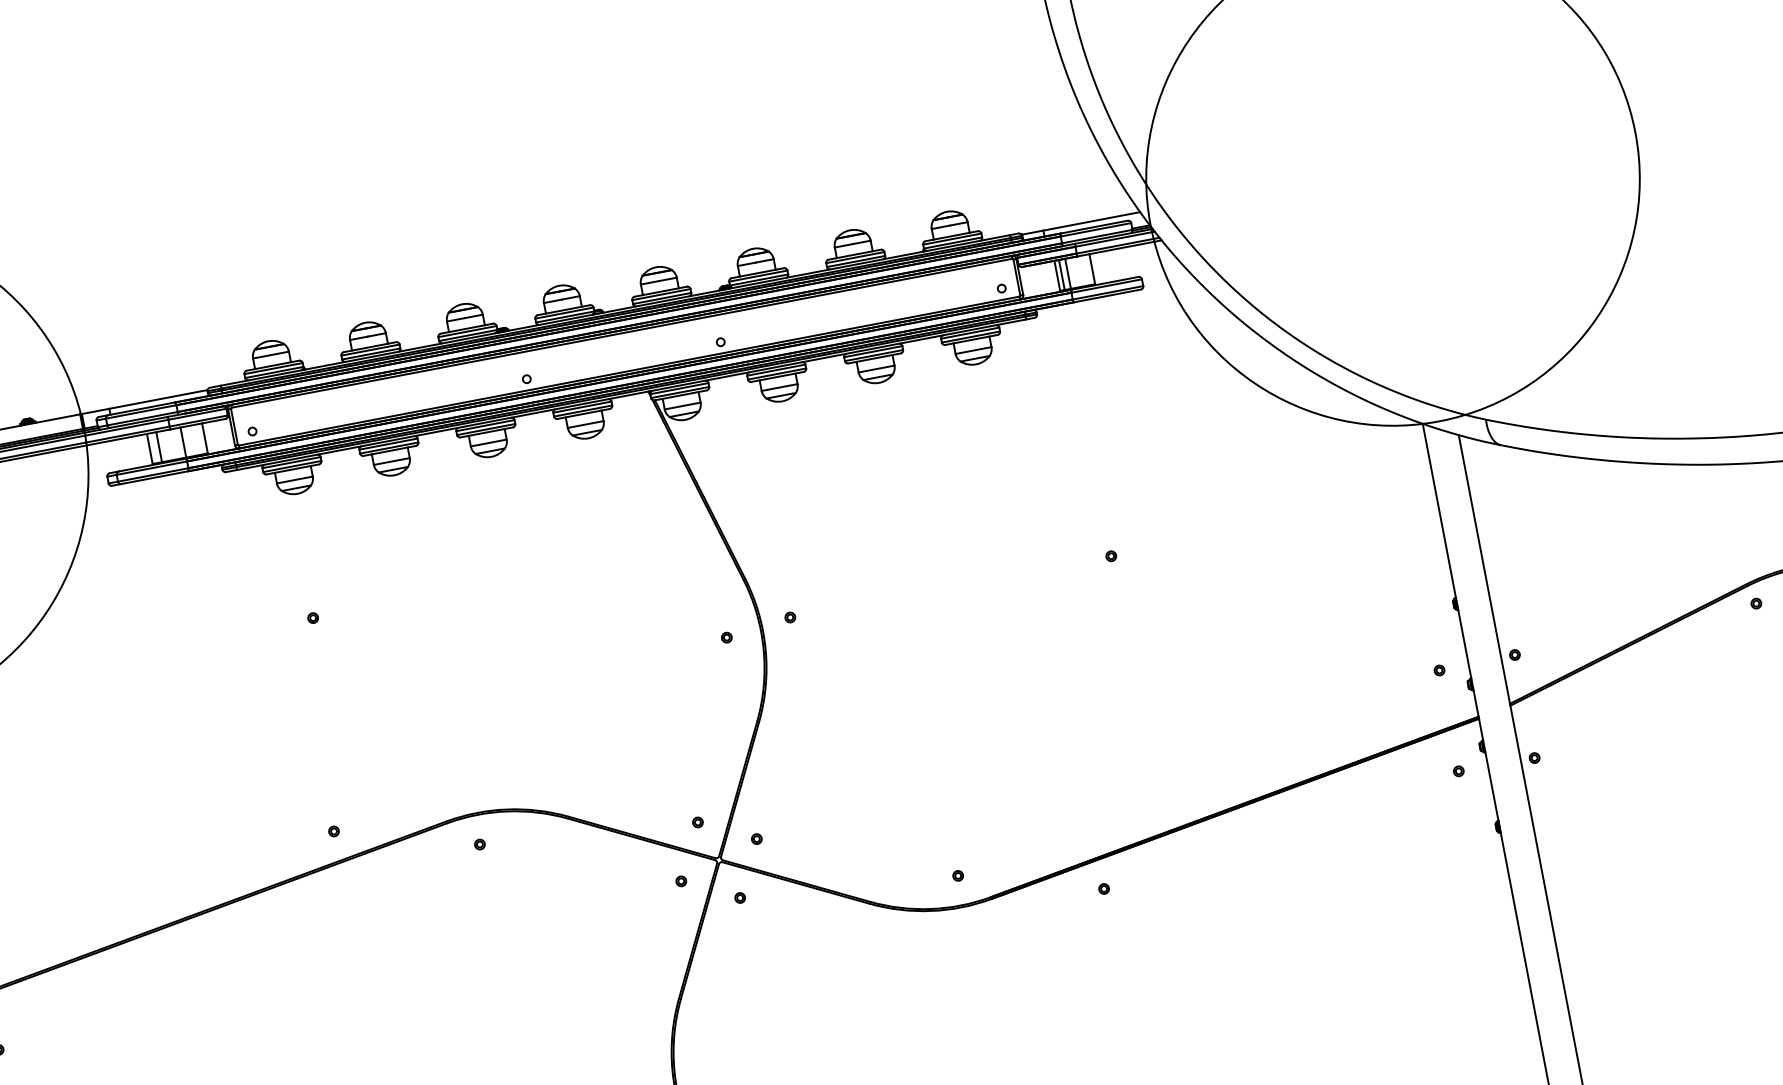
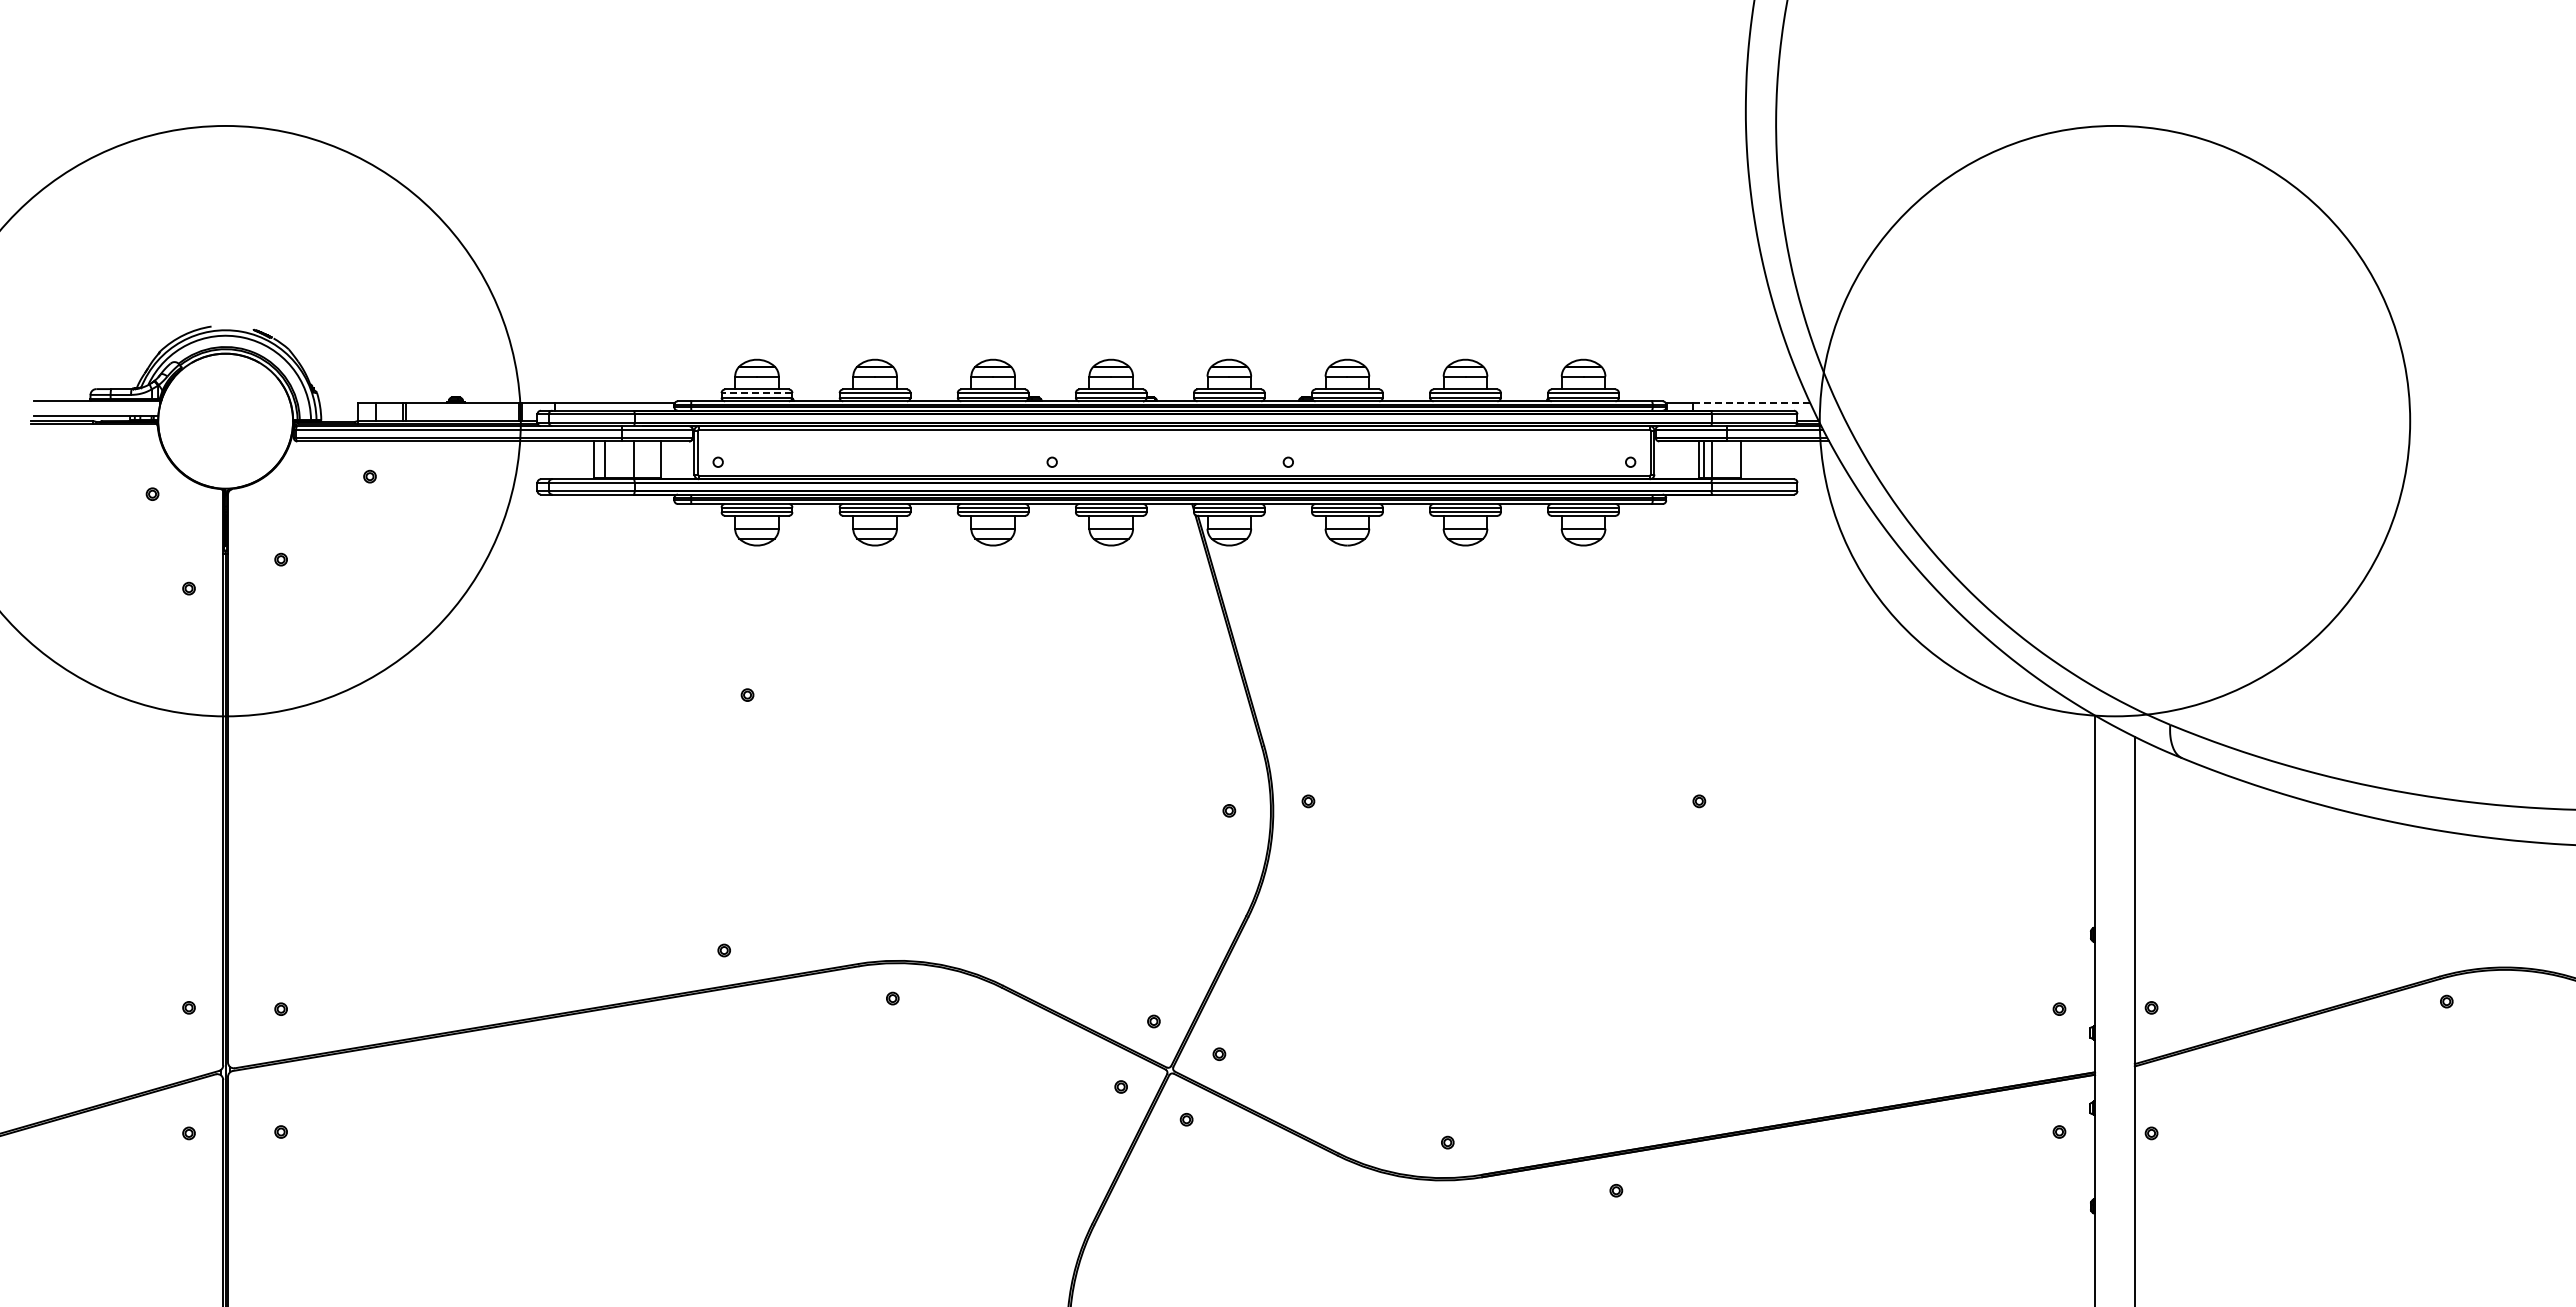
line: (1091, 221) -> (1751, 403), solid -> dashed
line: (273, 369) -> (756, 393), solid -> dashed

